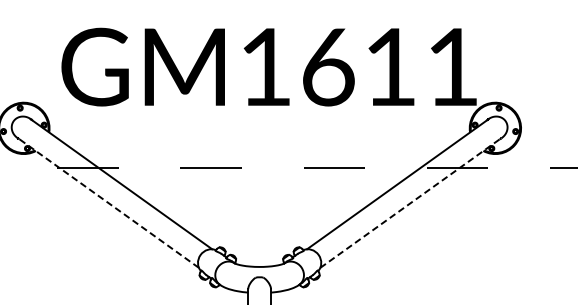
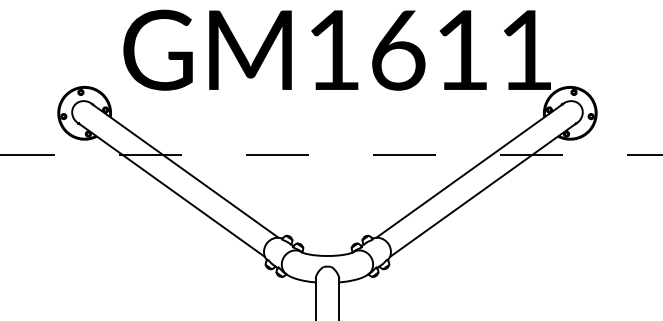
line: (108, 202) -> (171, 189), dashed -> solid
line: (411, 202) -> (483, 189), dashed -> solid

